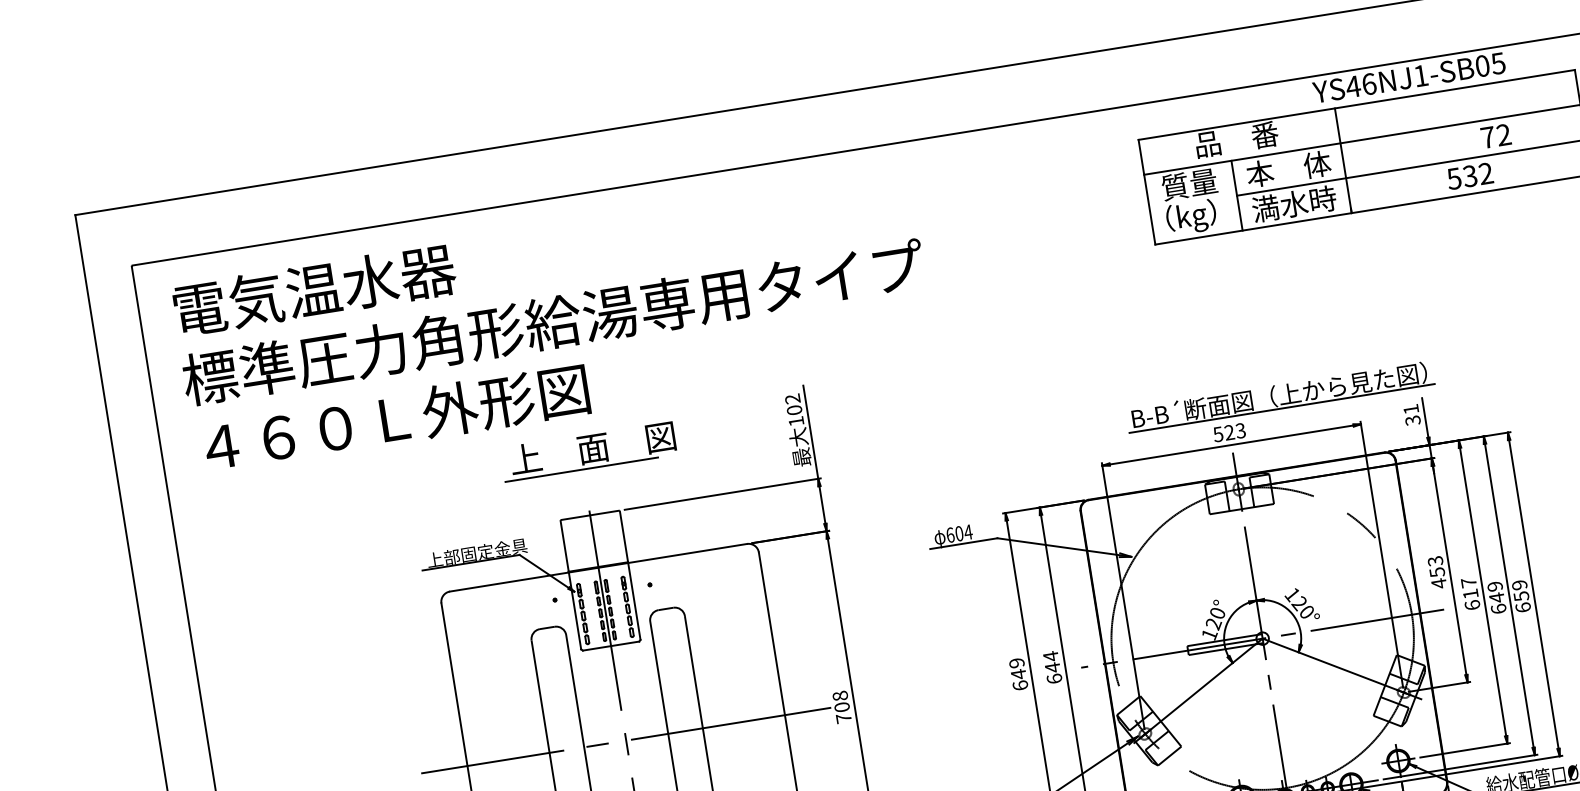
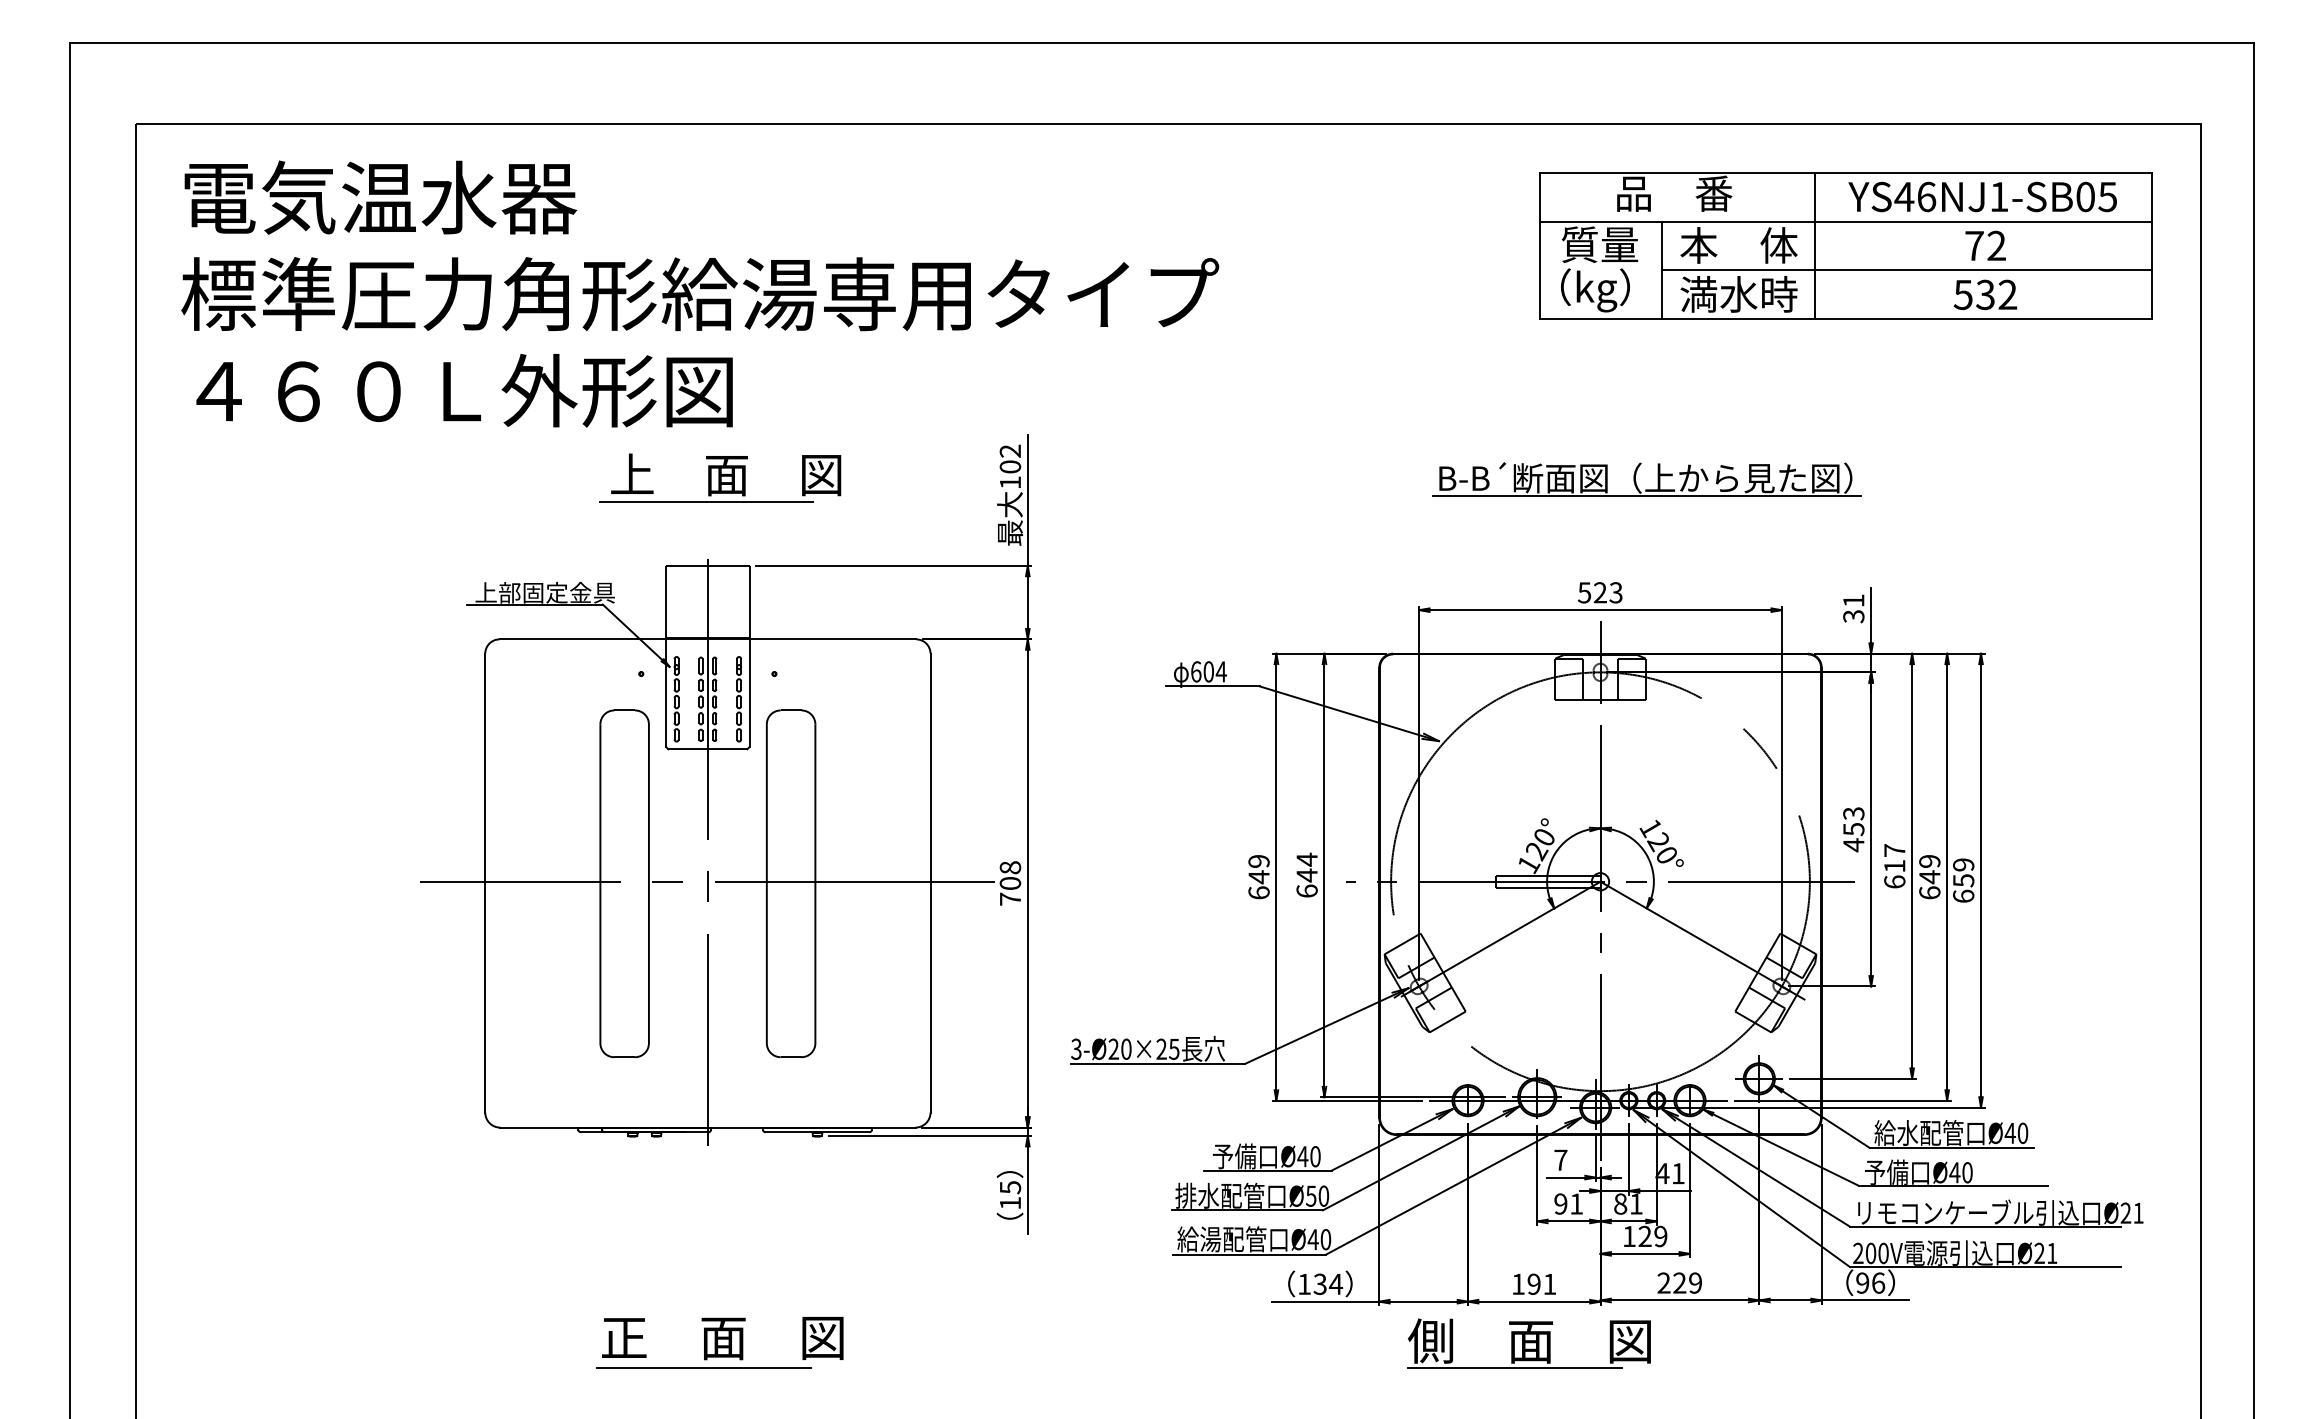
text: (1409, 77) -> (1982, 196), moved
text: (1495, 135) -> (1985, 245), moved
part: (1281, 403) -> (1646, 489), moved

